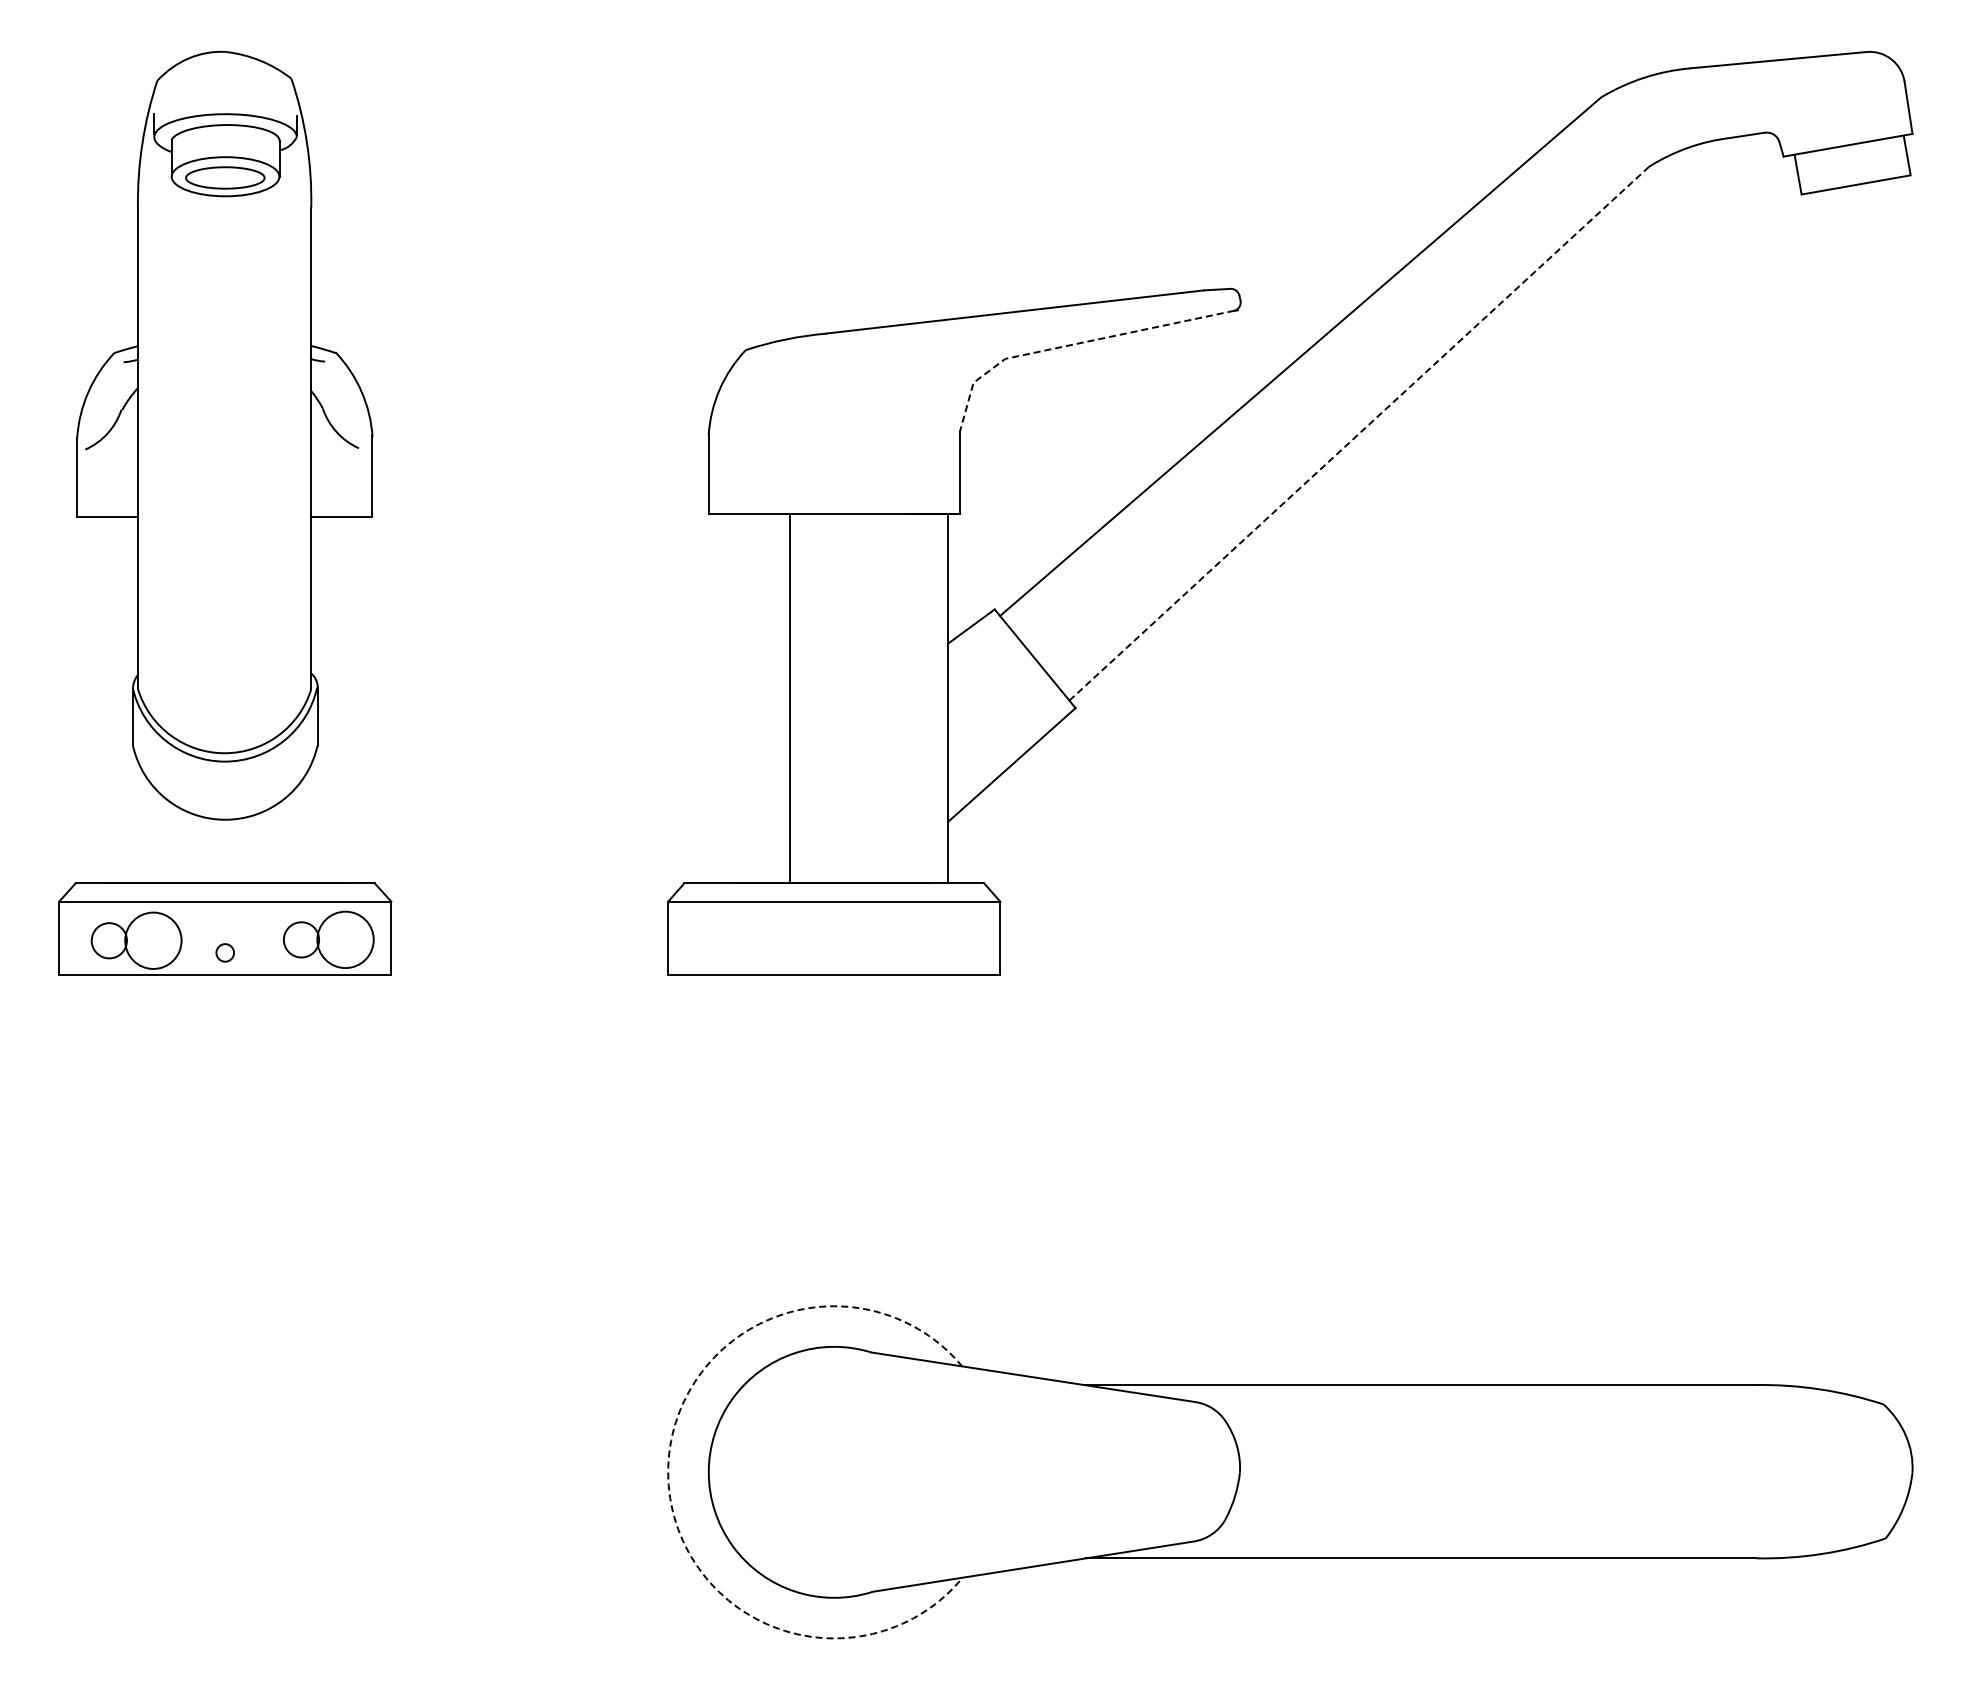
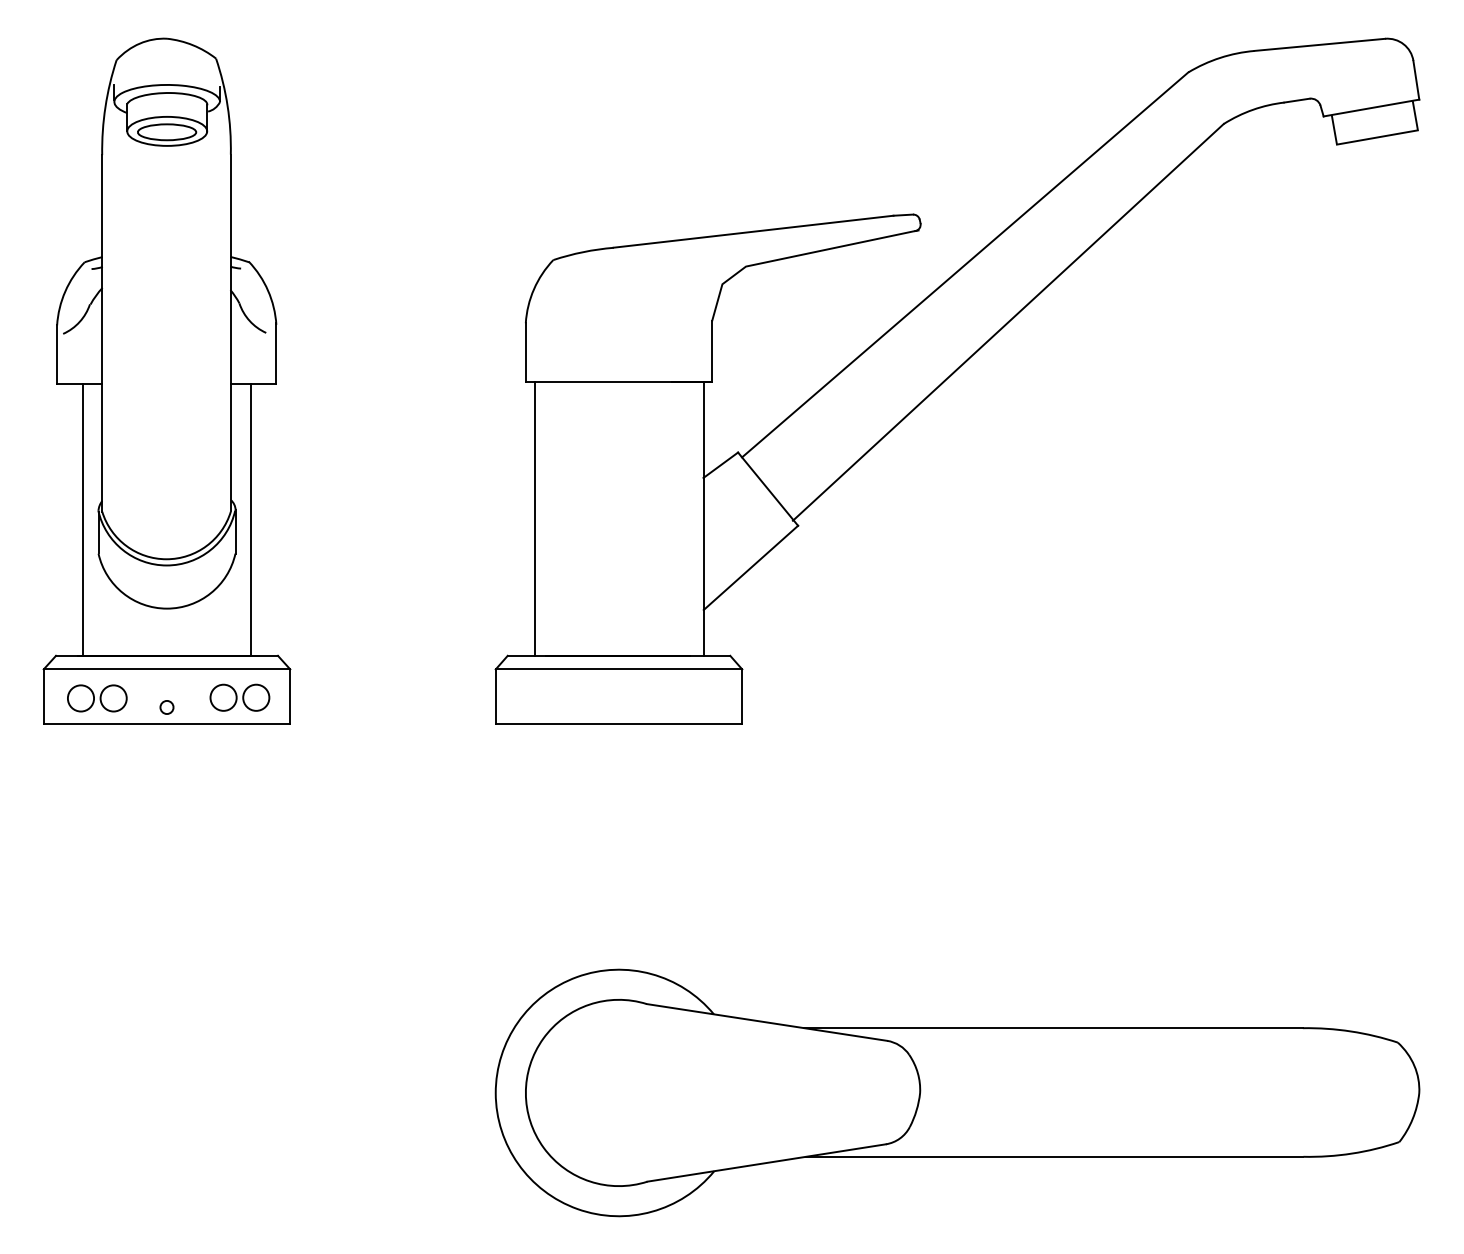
line: (1073, 344) -> (796, 255), dashed -> solid
line: (1358, 434) -> (1008, 322), dashed -> solid
line: (789, 698) -> (535, 518), moved
line: (112, 699) -> (83, 519), added
line: (338, 699) -> (251, 519), added
circle: (345, 939) -> (256, 697), size x0.62
circle: (153, 940) -> (113, 698), size x0.62
arc: (668, 1472) -> (495, 1093), dashed -> solid

